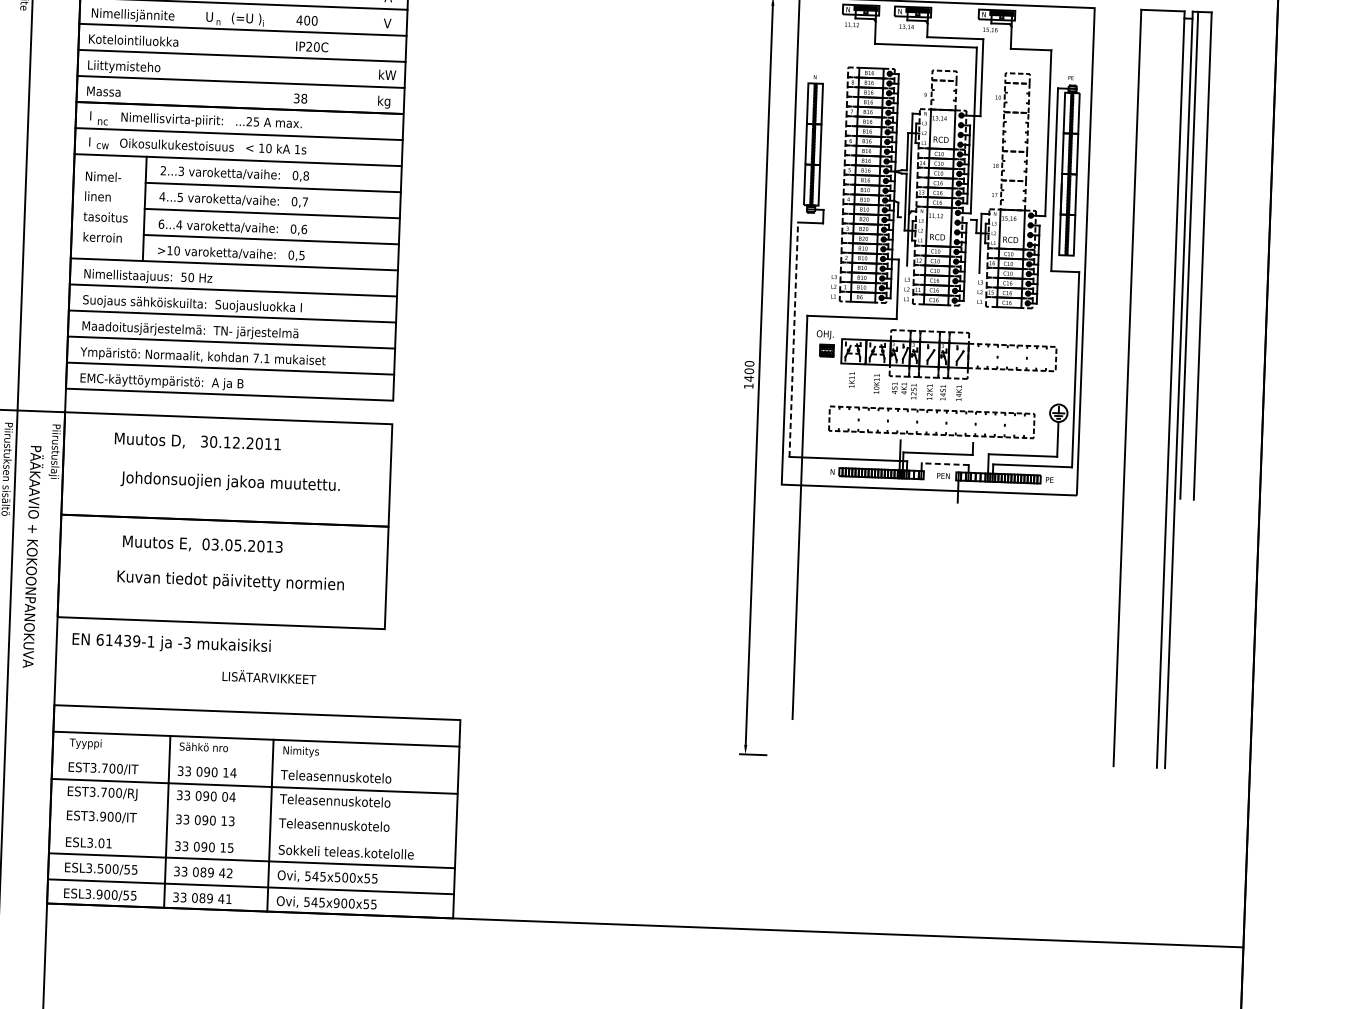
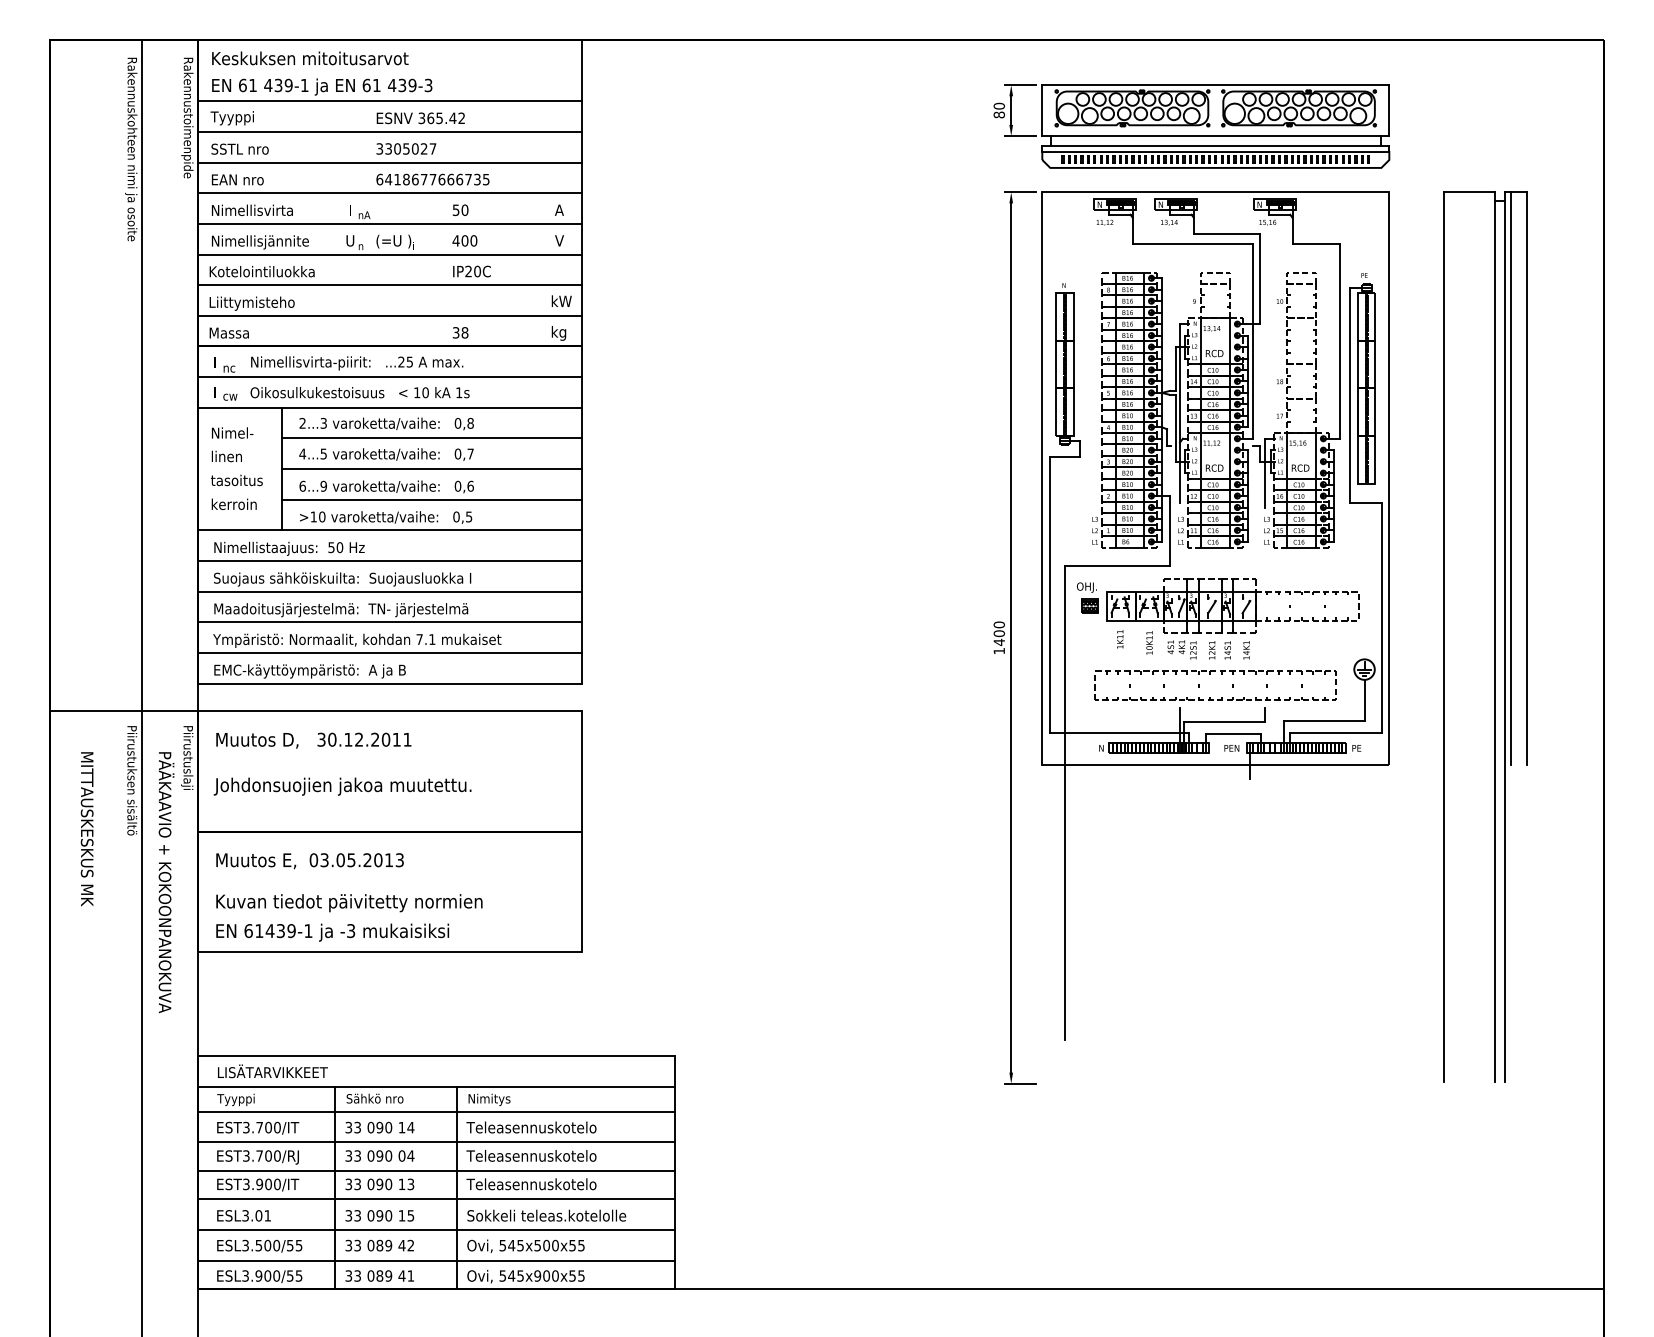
text: (179, 224) -> (323, 485), 6...4 -> 6...9
line: (794, 339) -> (1050, 594), dashed -> solid
text: (197, 442) -> (313, 740), moved
line: (945, 464) -> (1233, 734), dashed -> solid
text: (230, 482) -> (342, 786), moved
text: (202, 545) -> (309, 861), moved
text: (230, 582) -> (349, 903), moved
text: (171, 643) -> (332, 932), moved
text: (269, 677) -> (272, 1071), moved
line: (255, 760) -> (436, 1111), added
line: (253, 810) -> (436, 1170), added
line: (253, 834) -> (436, 1199), added

